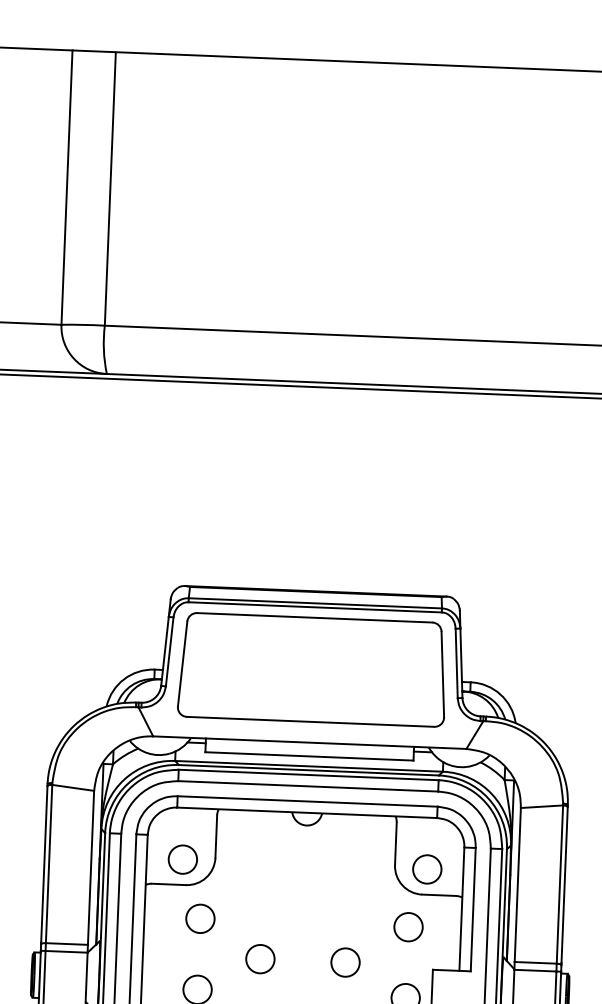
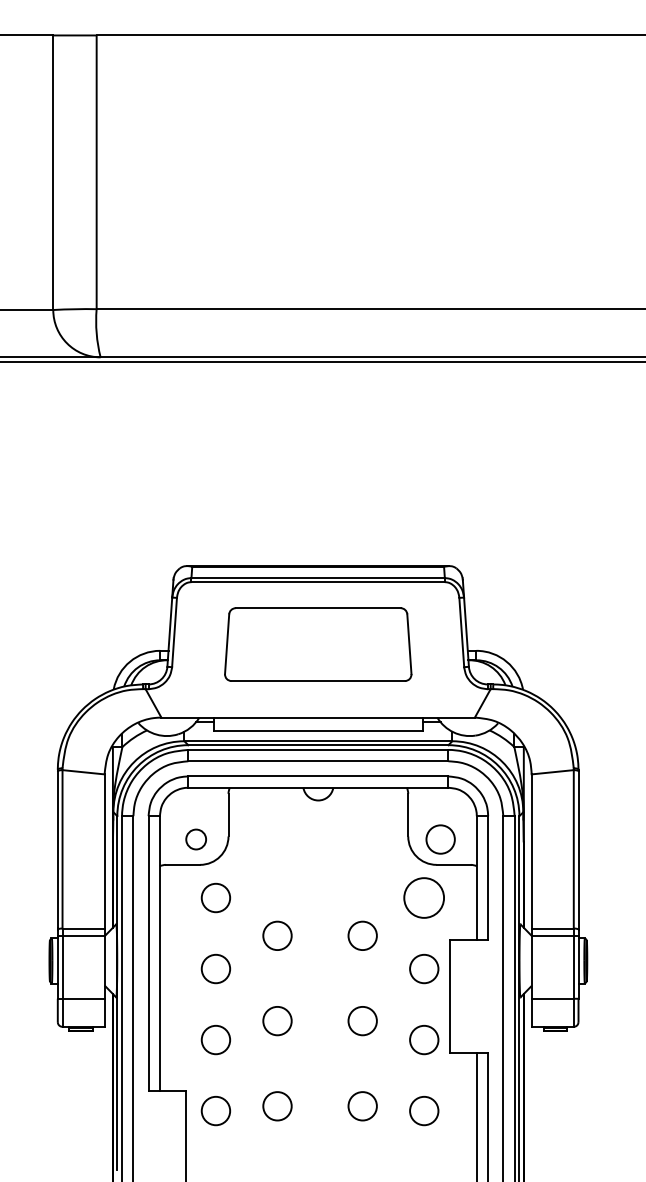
part: (313, 669) -> (318, 644), size x0.7
circle: (183, 859) -> (196, 839), size x0.7
circle: (408, 926) -> (424, 897), size x1.4

